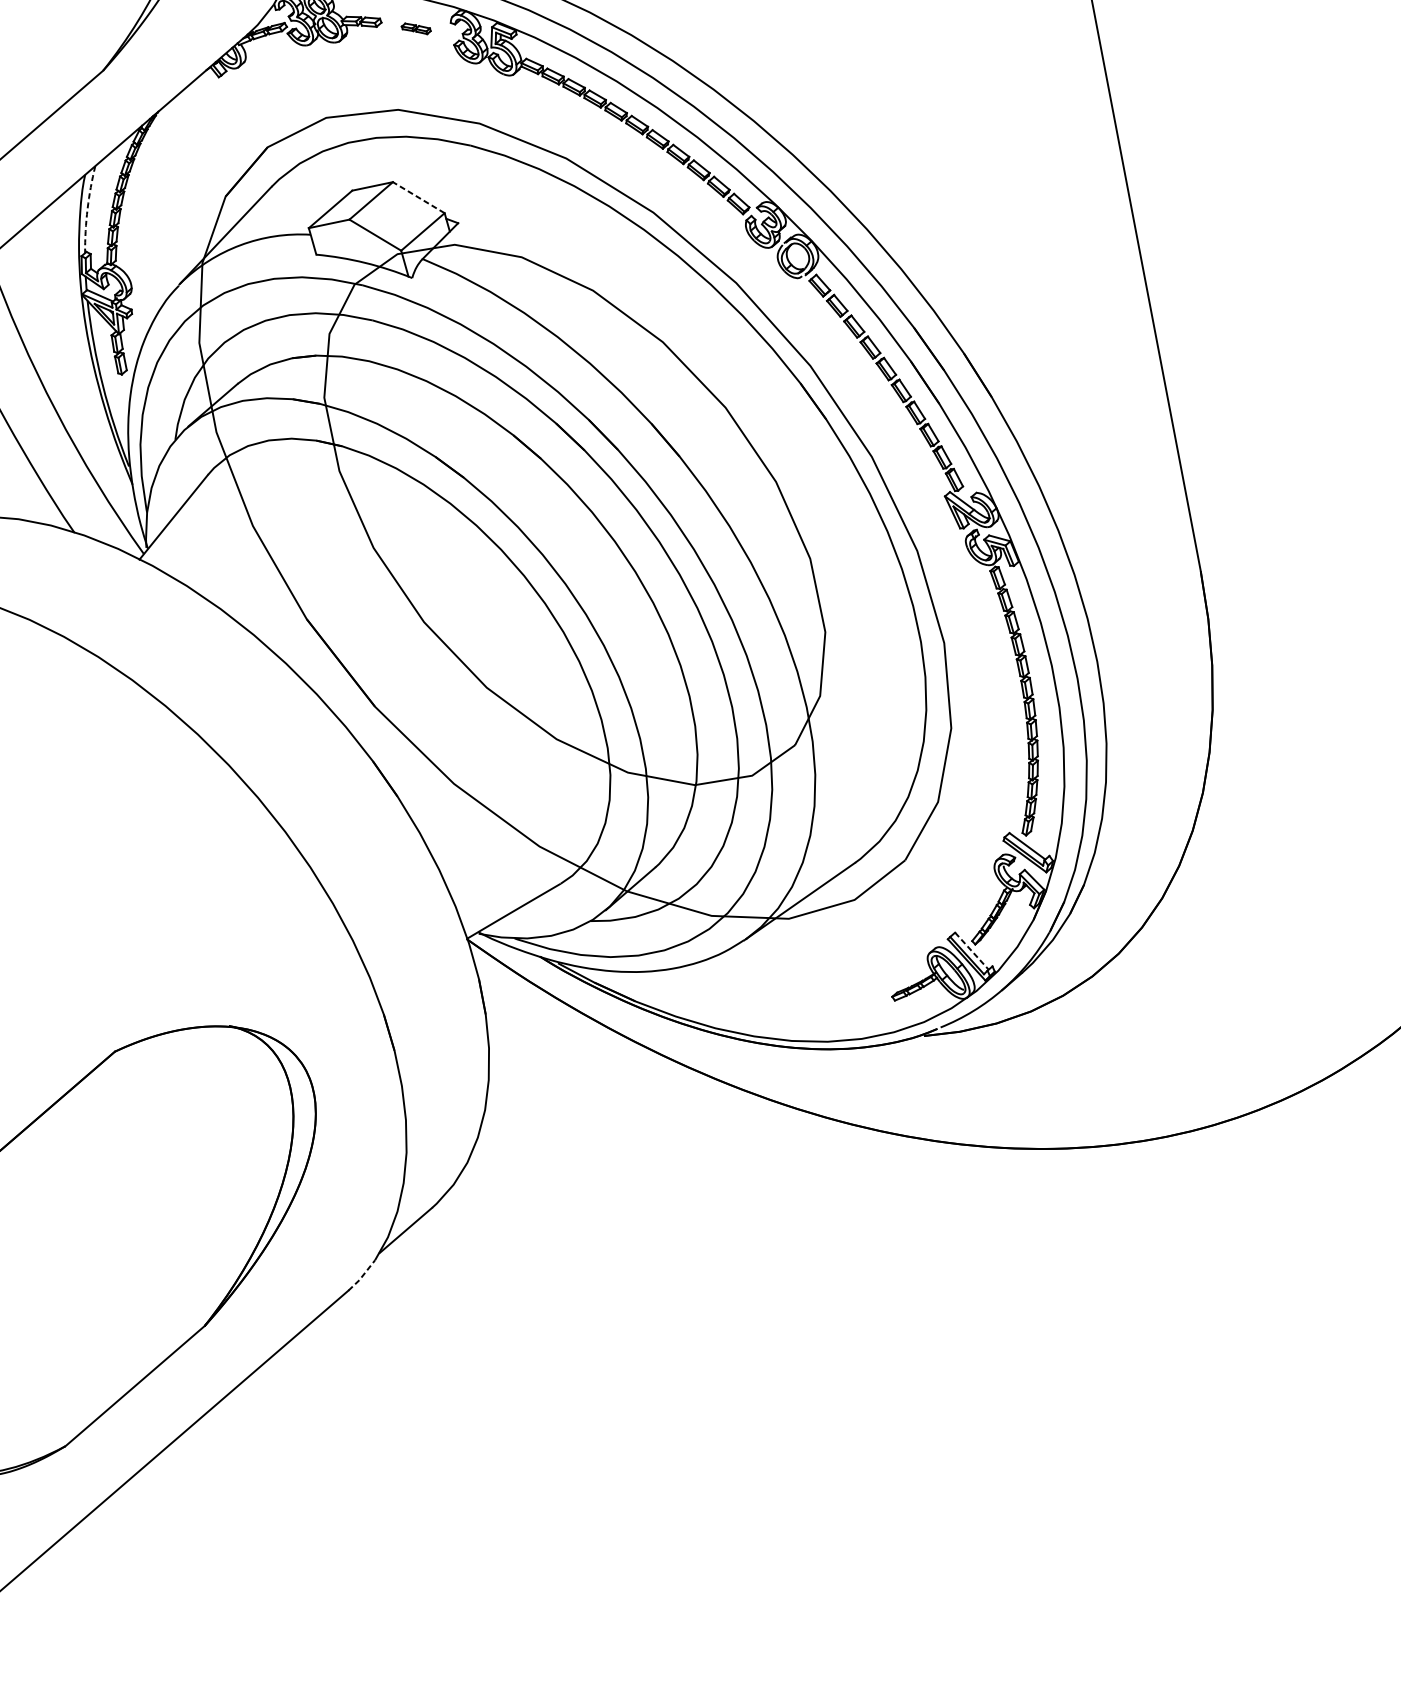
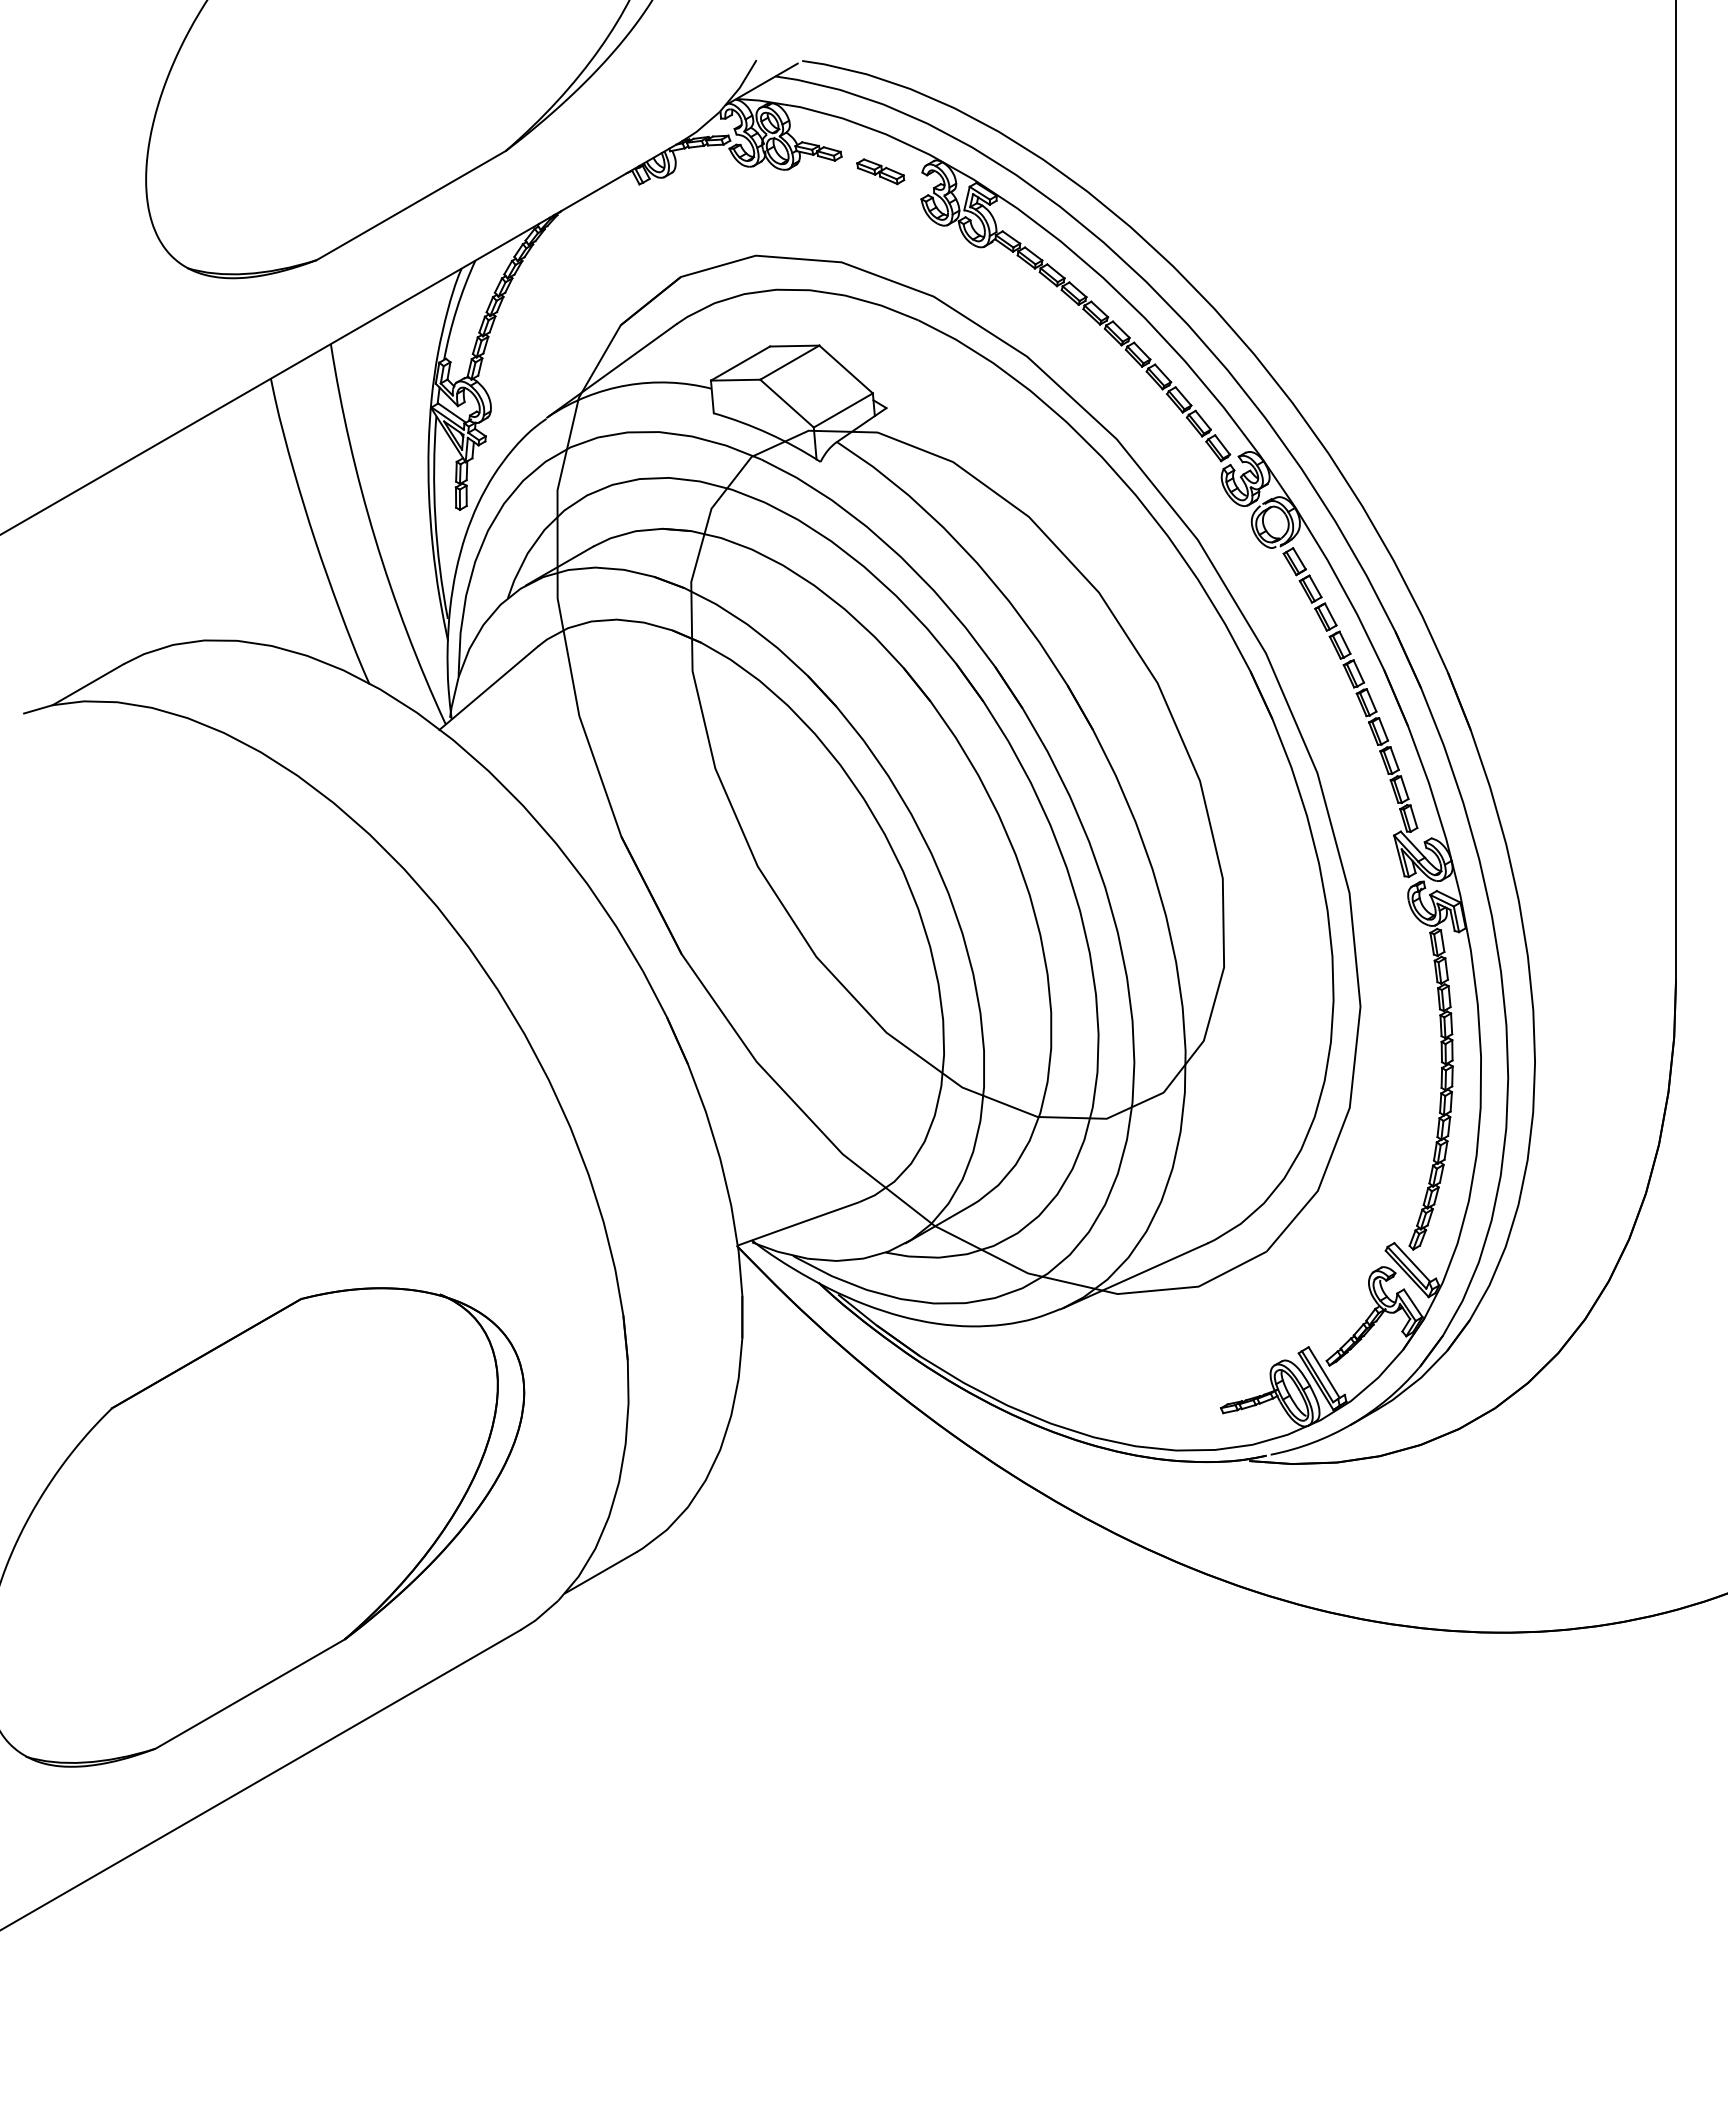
part: (415, 28) -> (880, 171), size x1.43
line: (419, 197) -> (846, 369), dashed -> solid
arc: (87, 209) -> (456, 309), dashed -> solid
line: (972, 951) -> (1324, 1372), dashed -> solid
line: (361, 1276) -> (539, 1616), dashed -> solid

